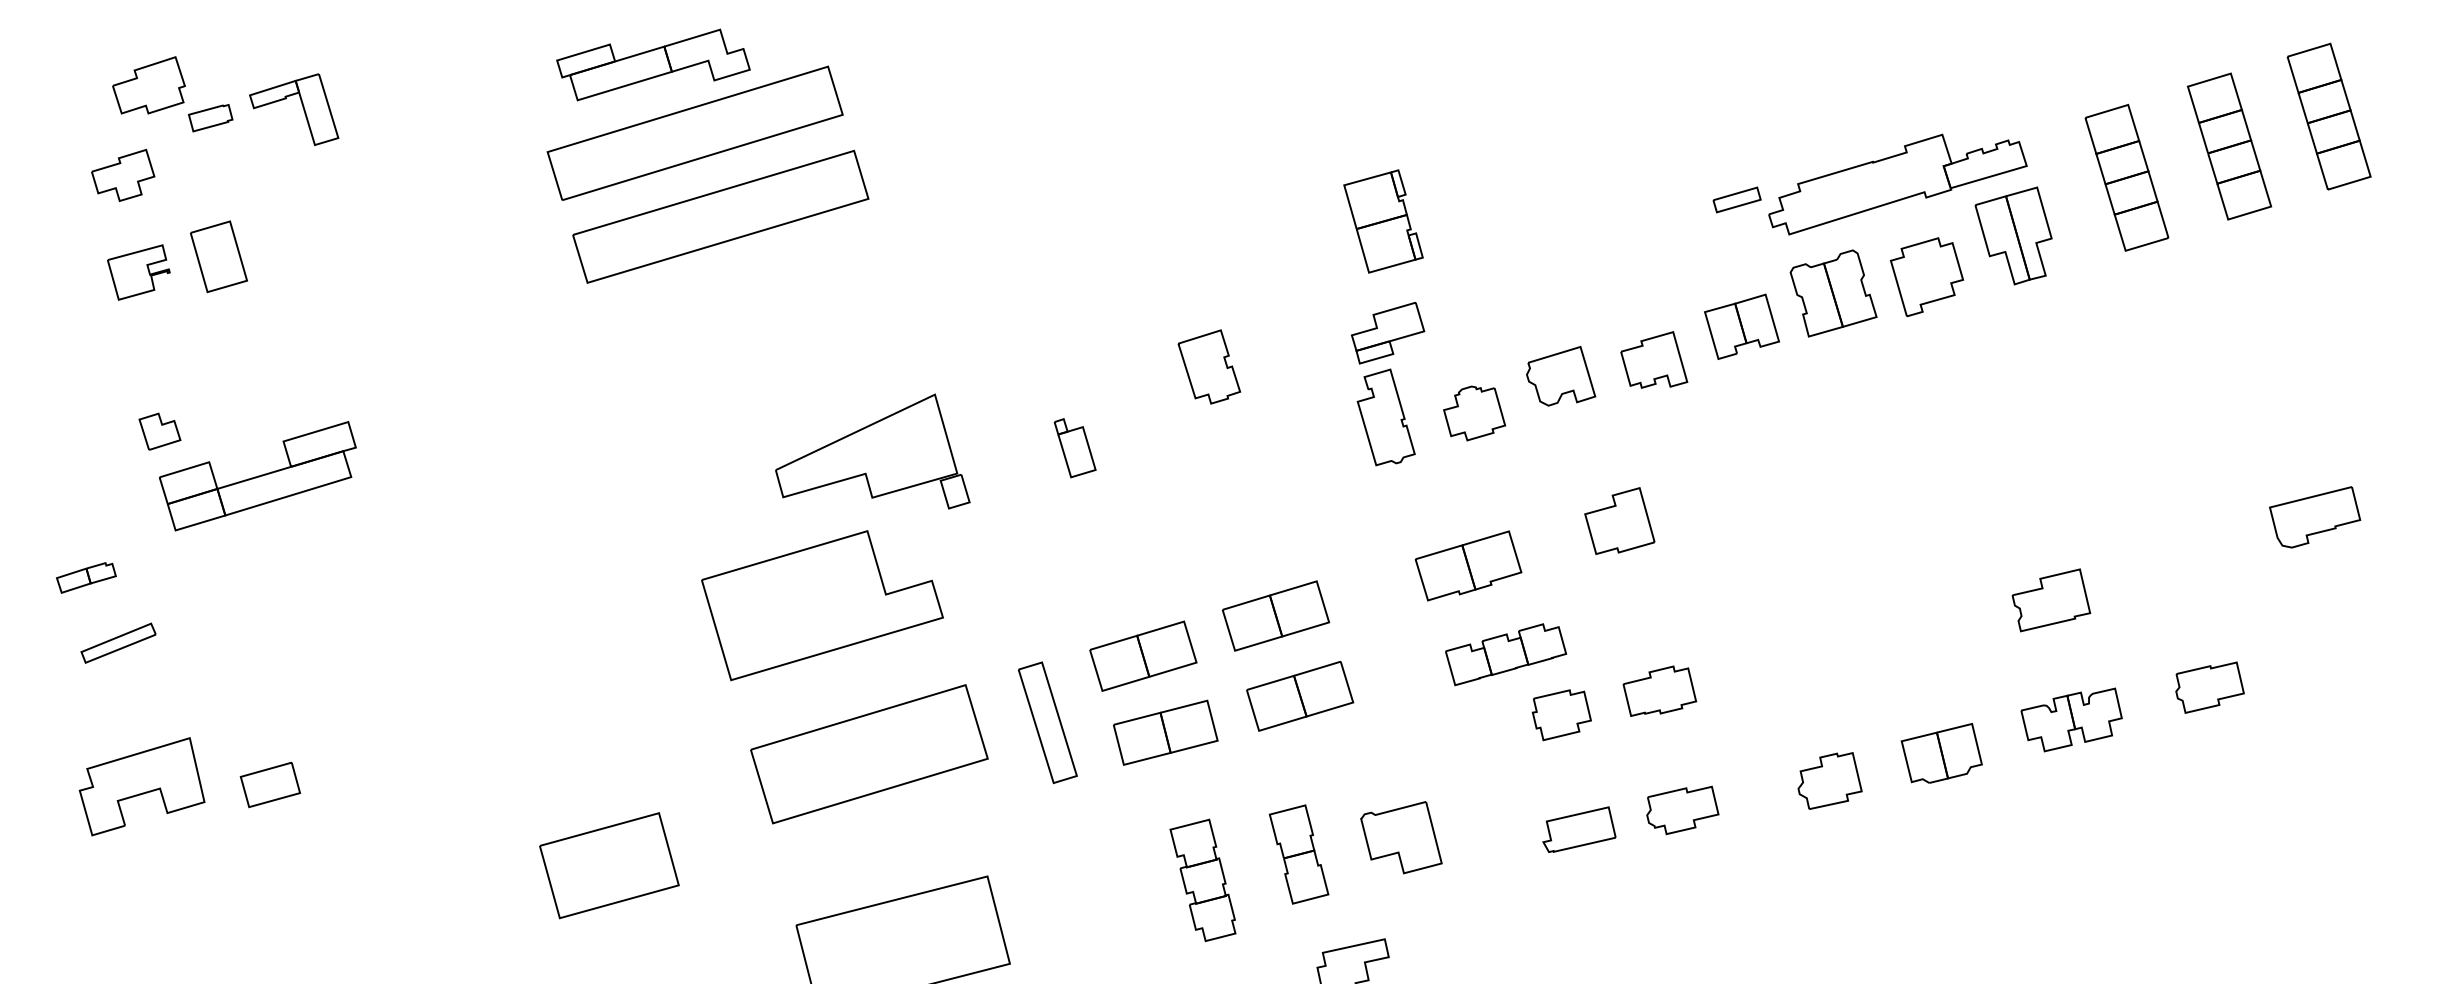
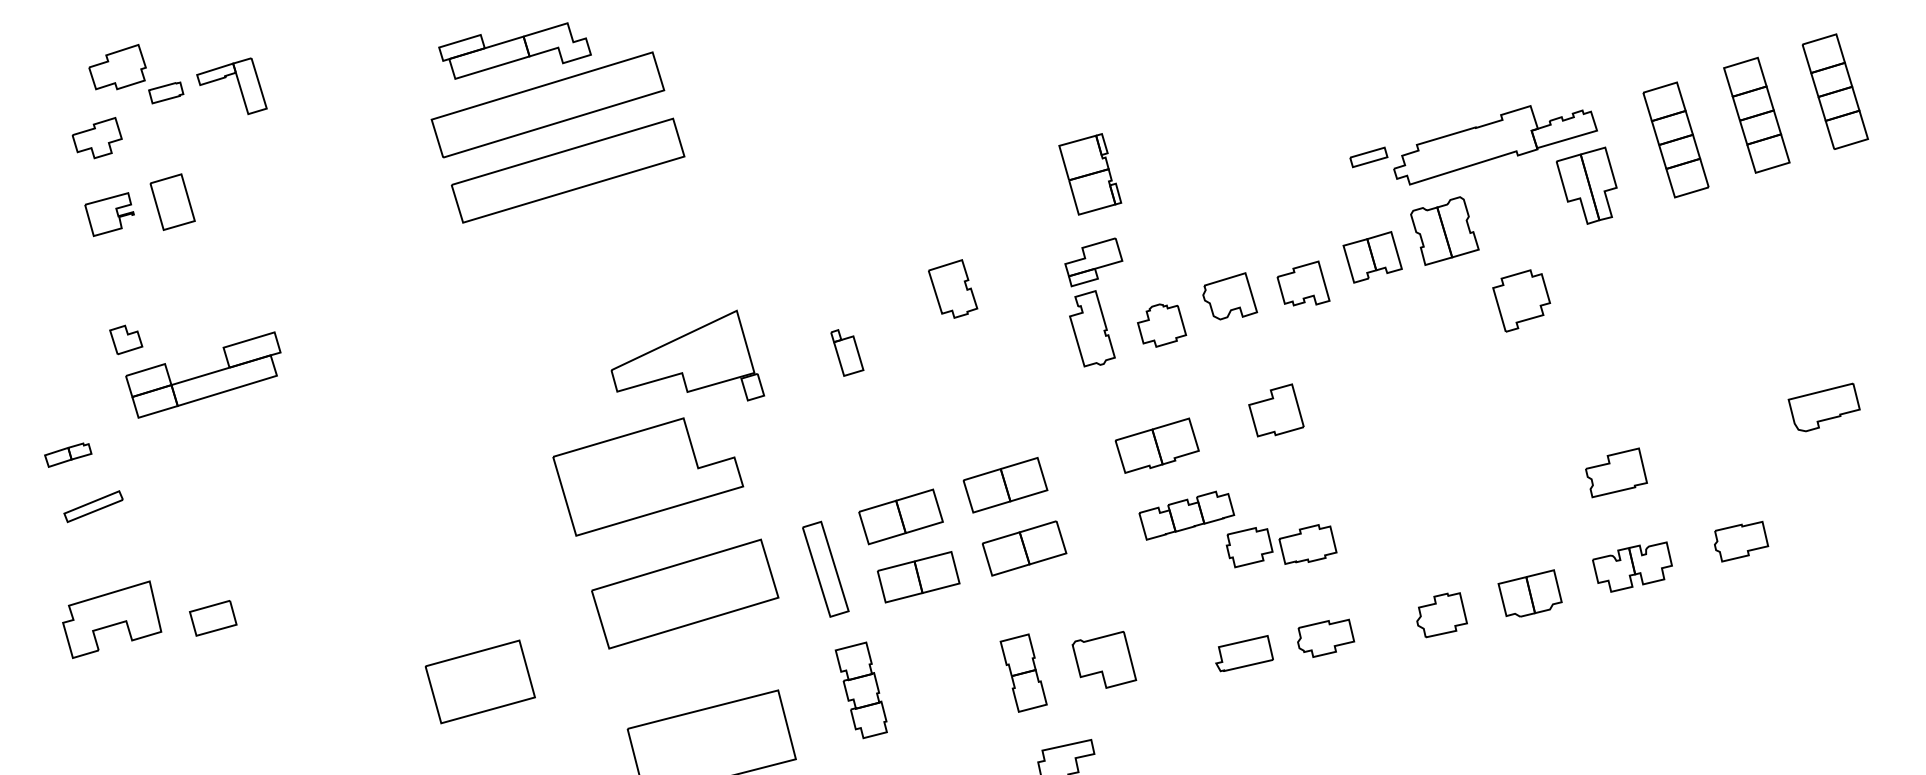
part: (1926, 277) -> (1521, 301), moved
part: (1561, 715) -> (1249, 547), moved
part: (1202, 880) -> (860, 690), moved

